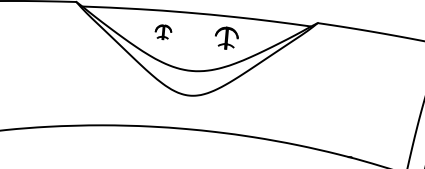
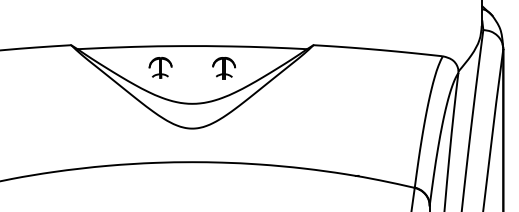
part: (163, 31) -> (160, 67), size x1.43

